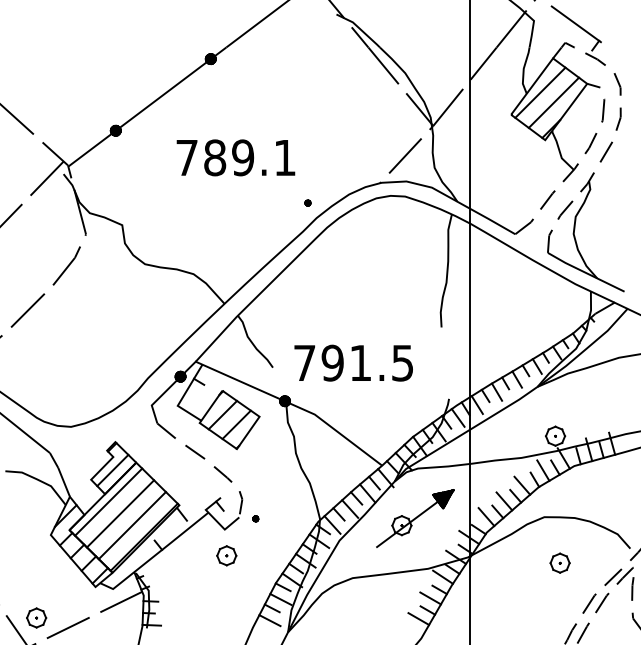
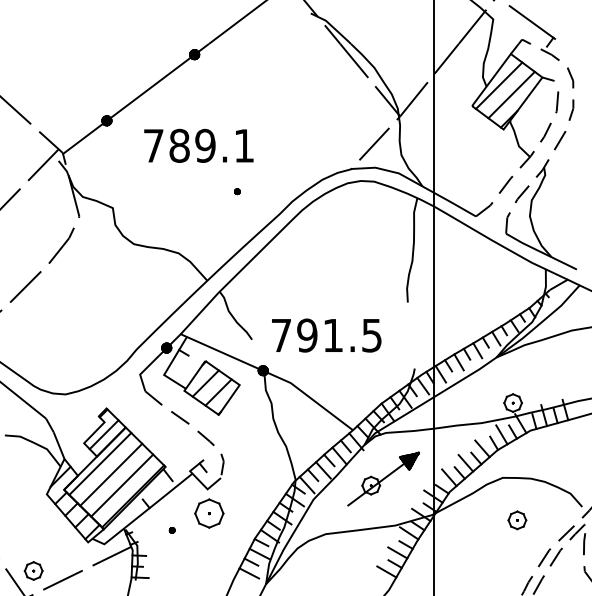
text: (235, 157) -> (198, 145), moved
part: (308, 202) -> (237, 191), moved
part: (255, 518) -> (171, 530), moved
part: (226, 555) -> (209, 513), size x1.6

